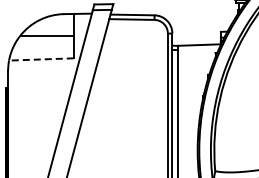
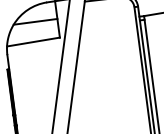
line: (40, 59) -> (32, 42), dashed -> solid

